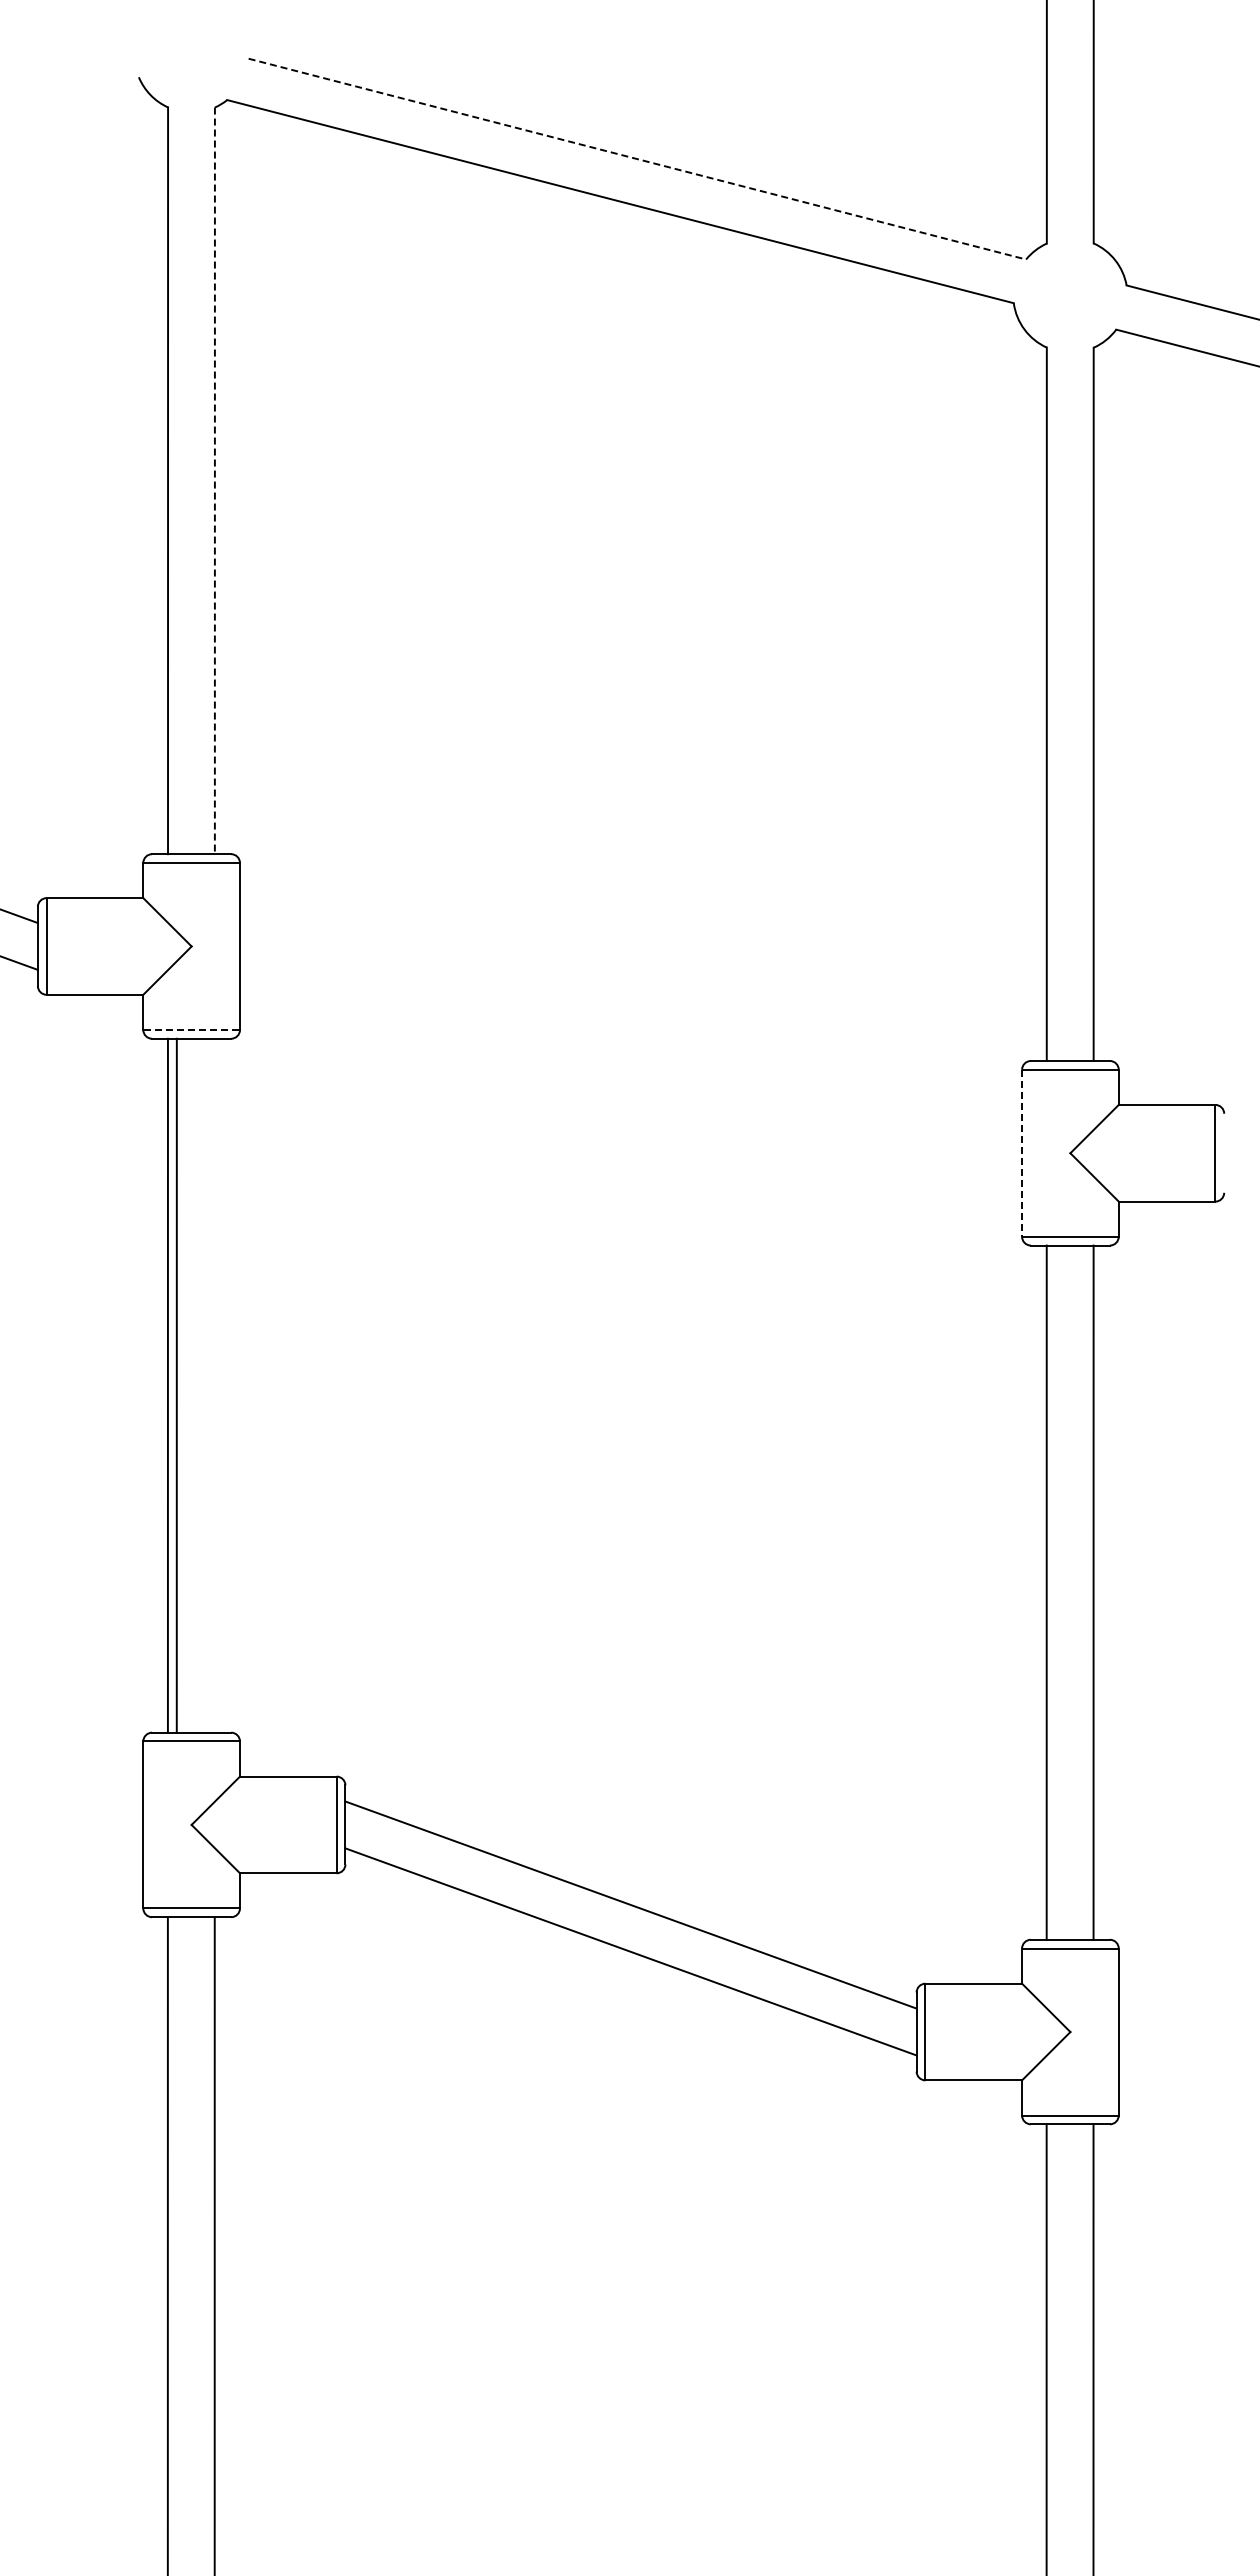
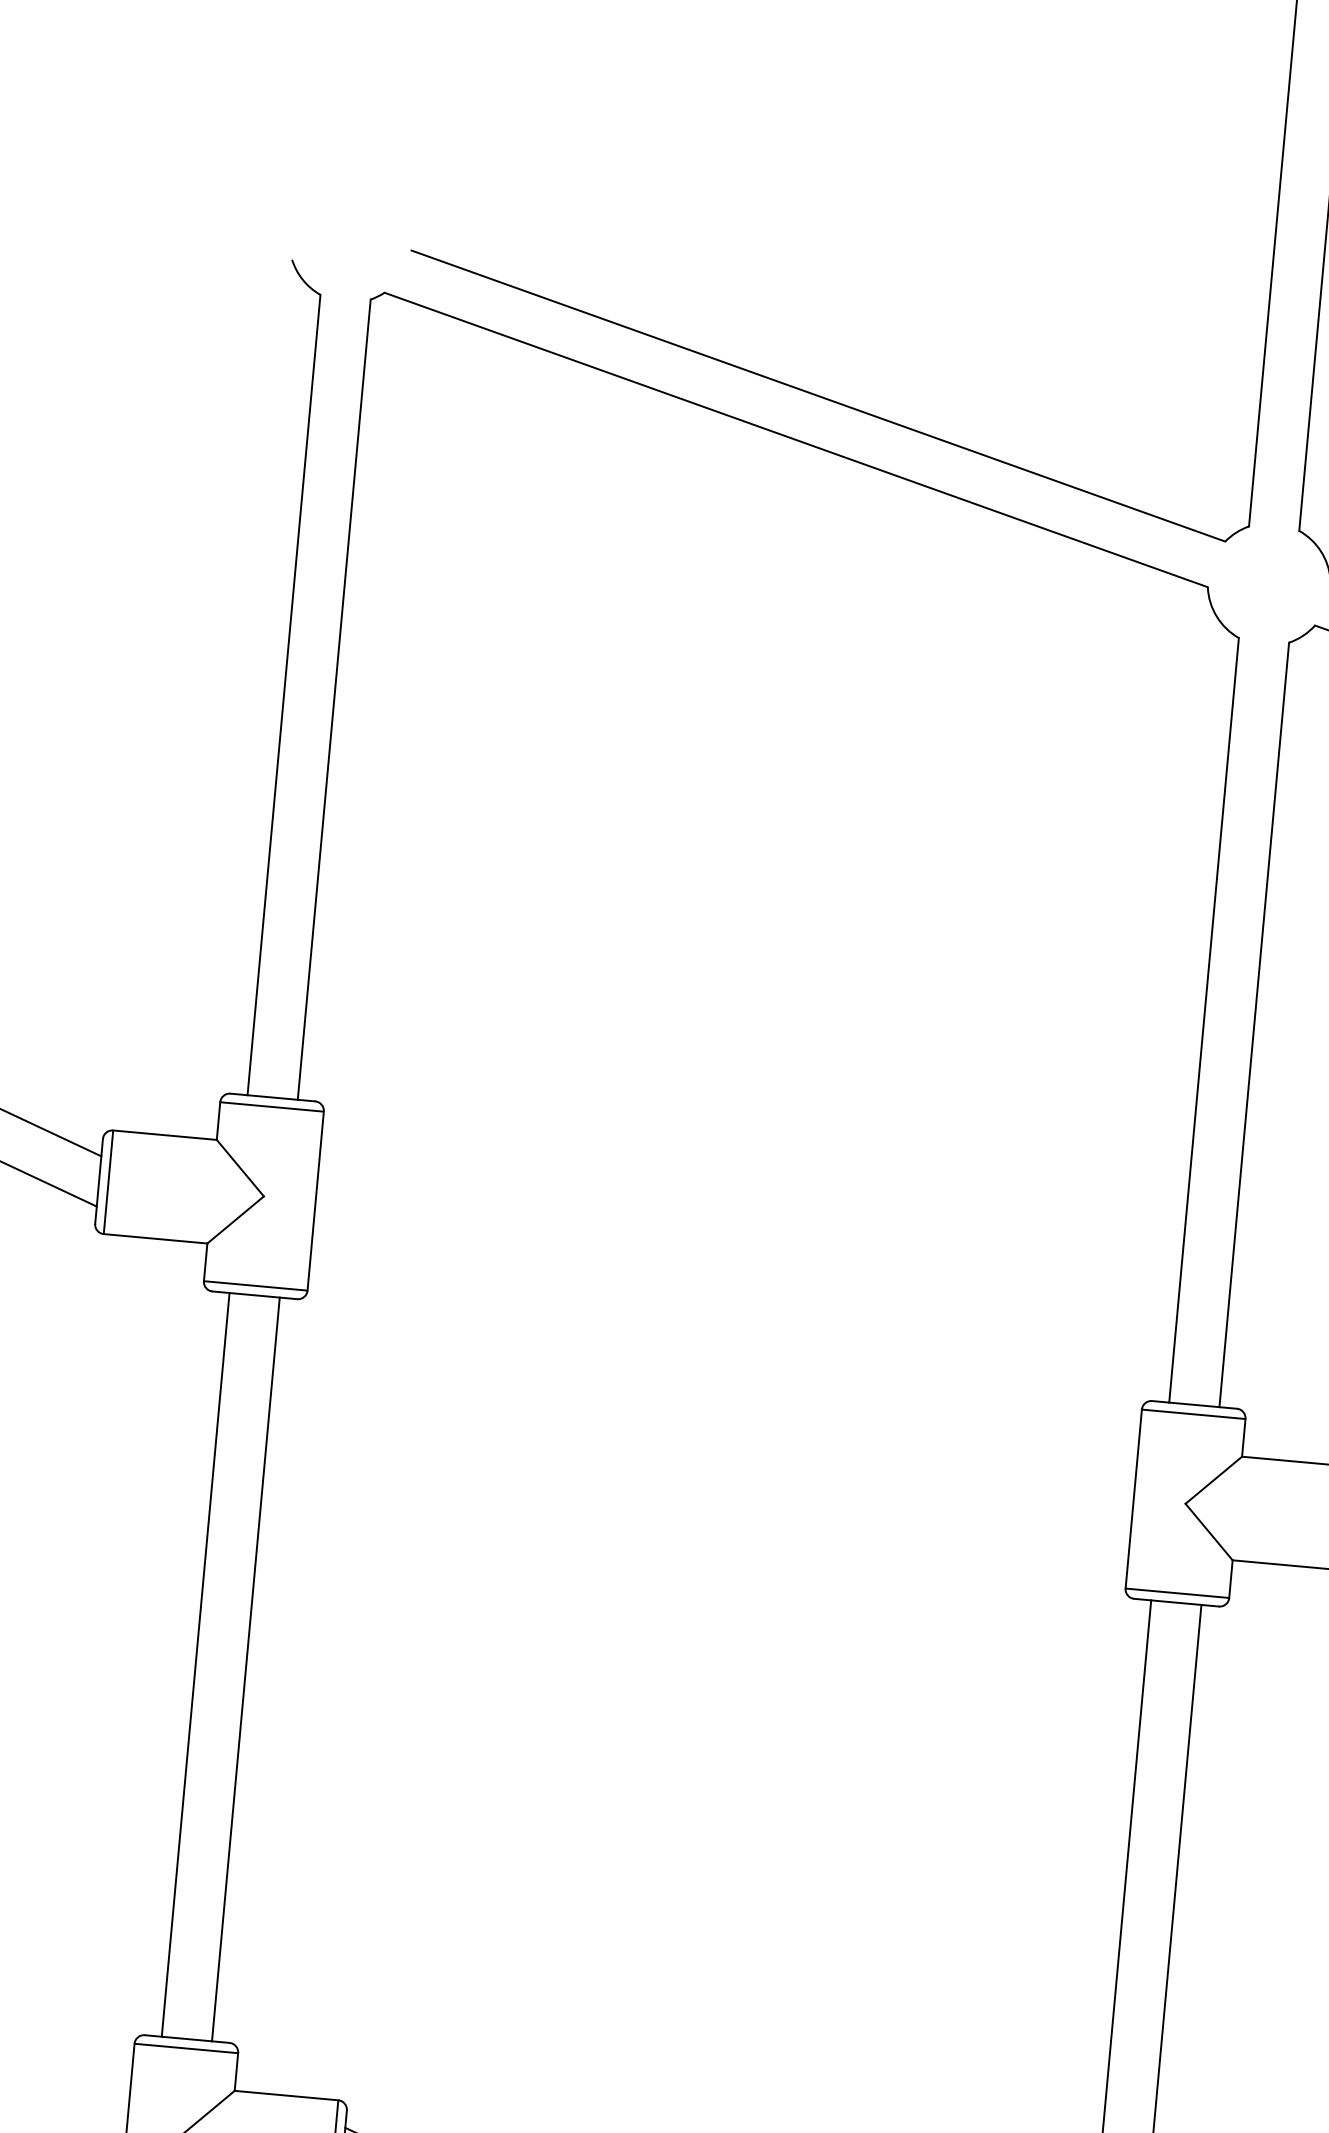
line: (637, 159) -> (818, 396), dashed -> solid
line: (214, 481) -> (333, 700), dashed -> solid
line: (191, 1029) -> (255, 1285), dashed -> solid
line: (1022, 1153) -> (1134, 1499), dashed -> solid
line: (176, 1385) -> (245, 1669), moved

